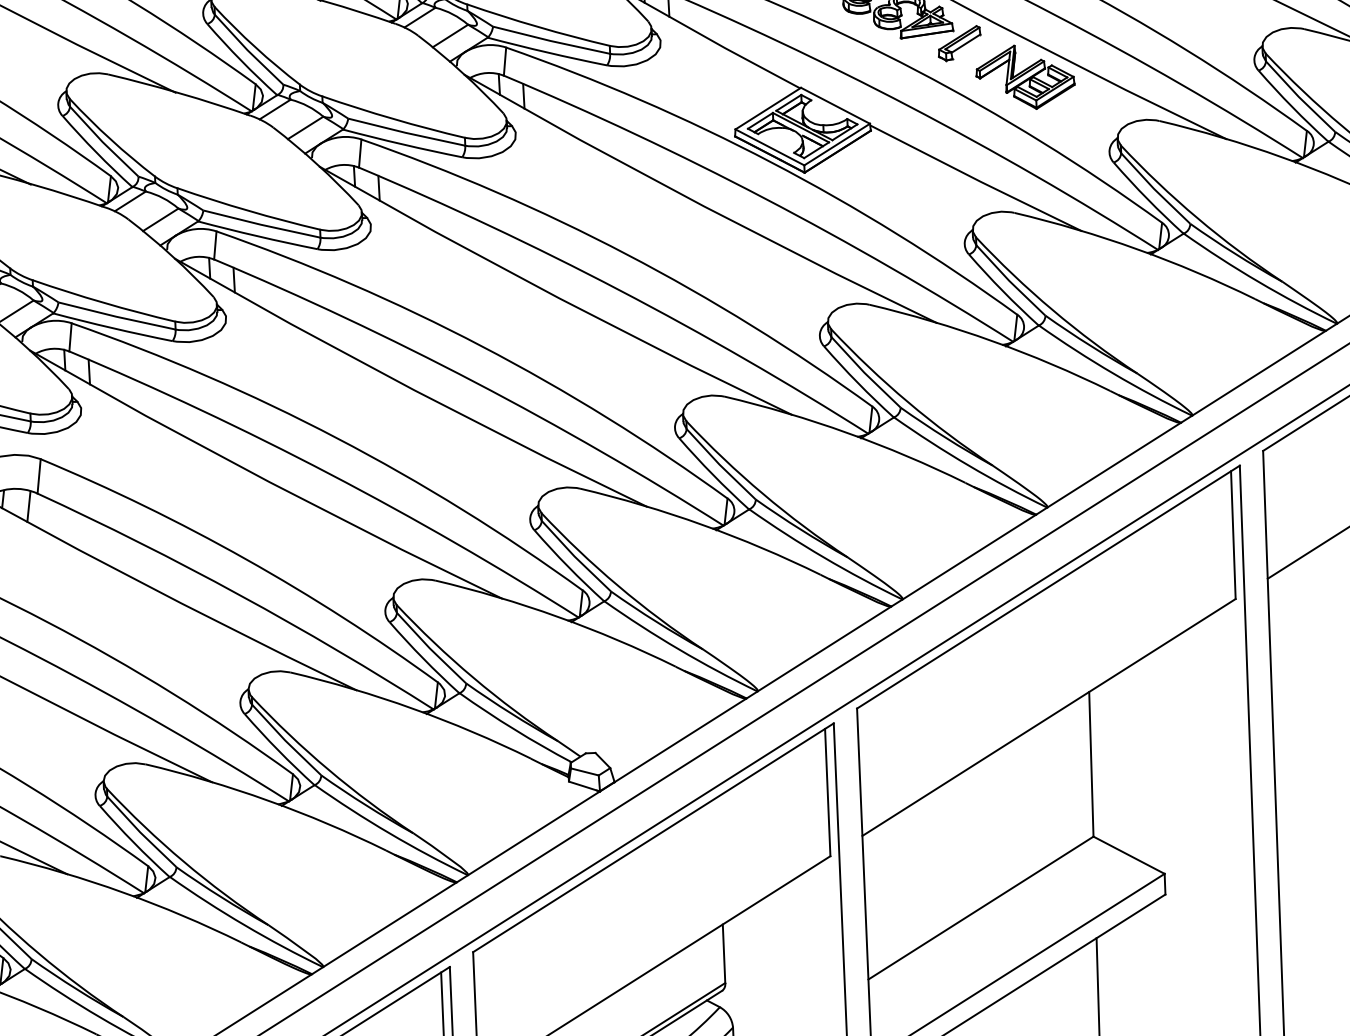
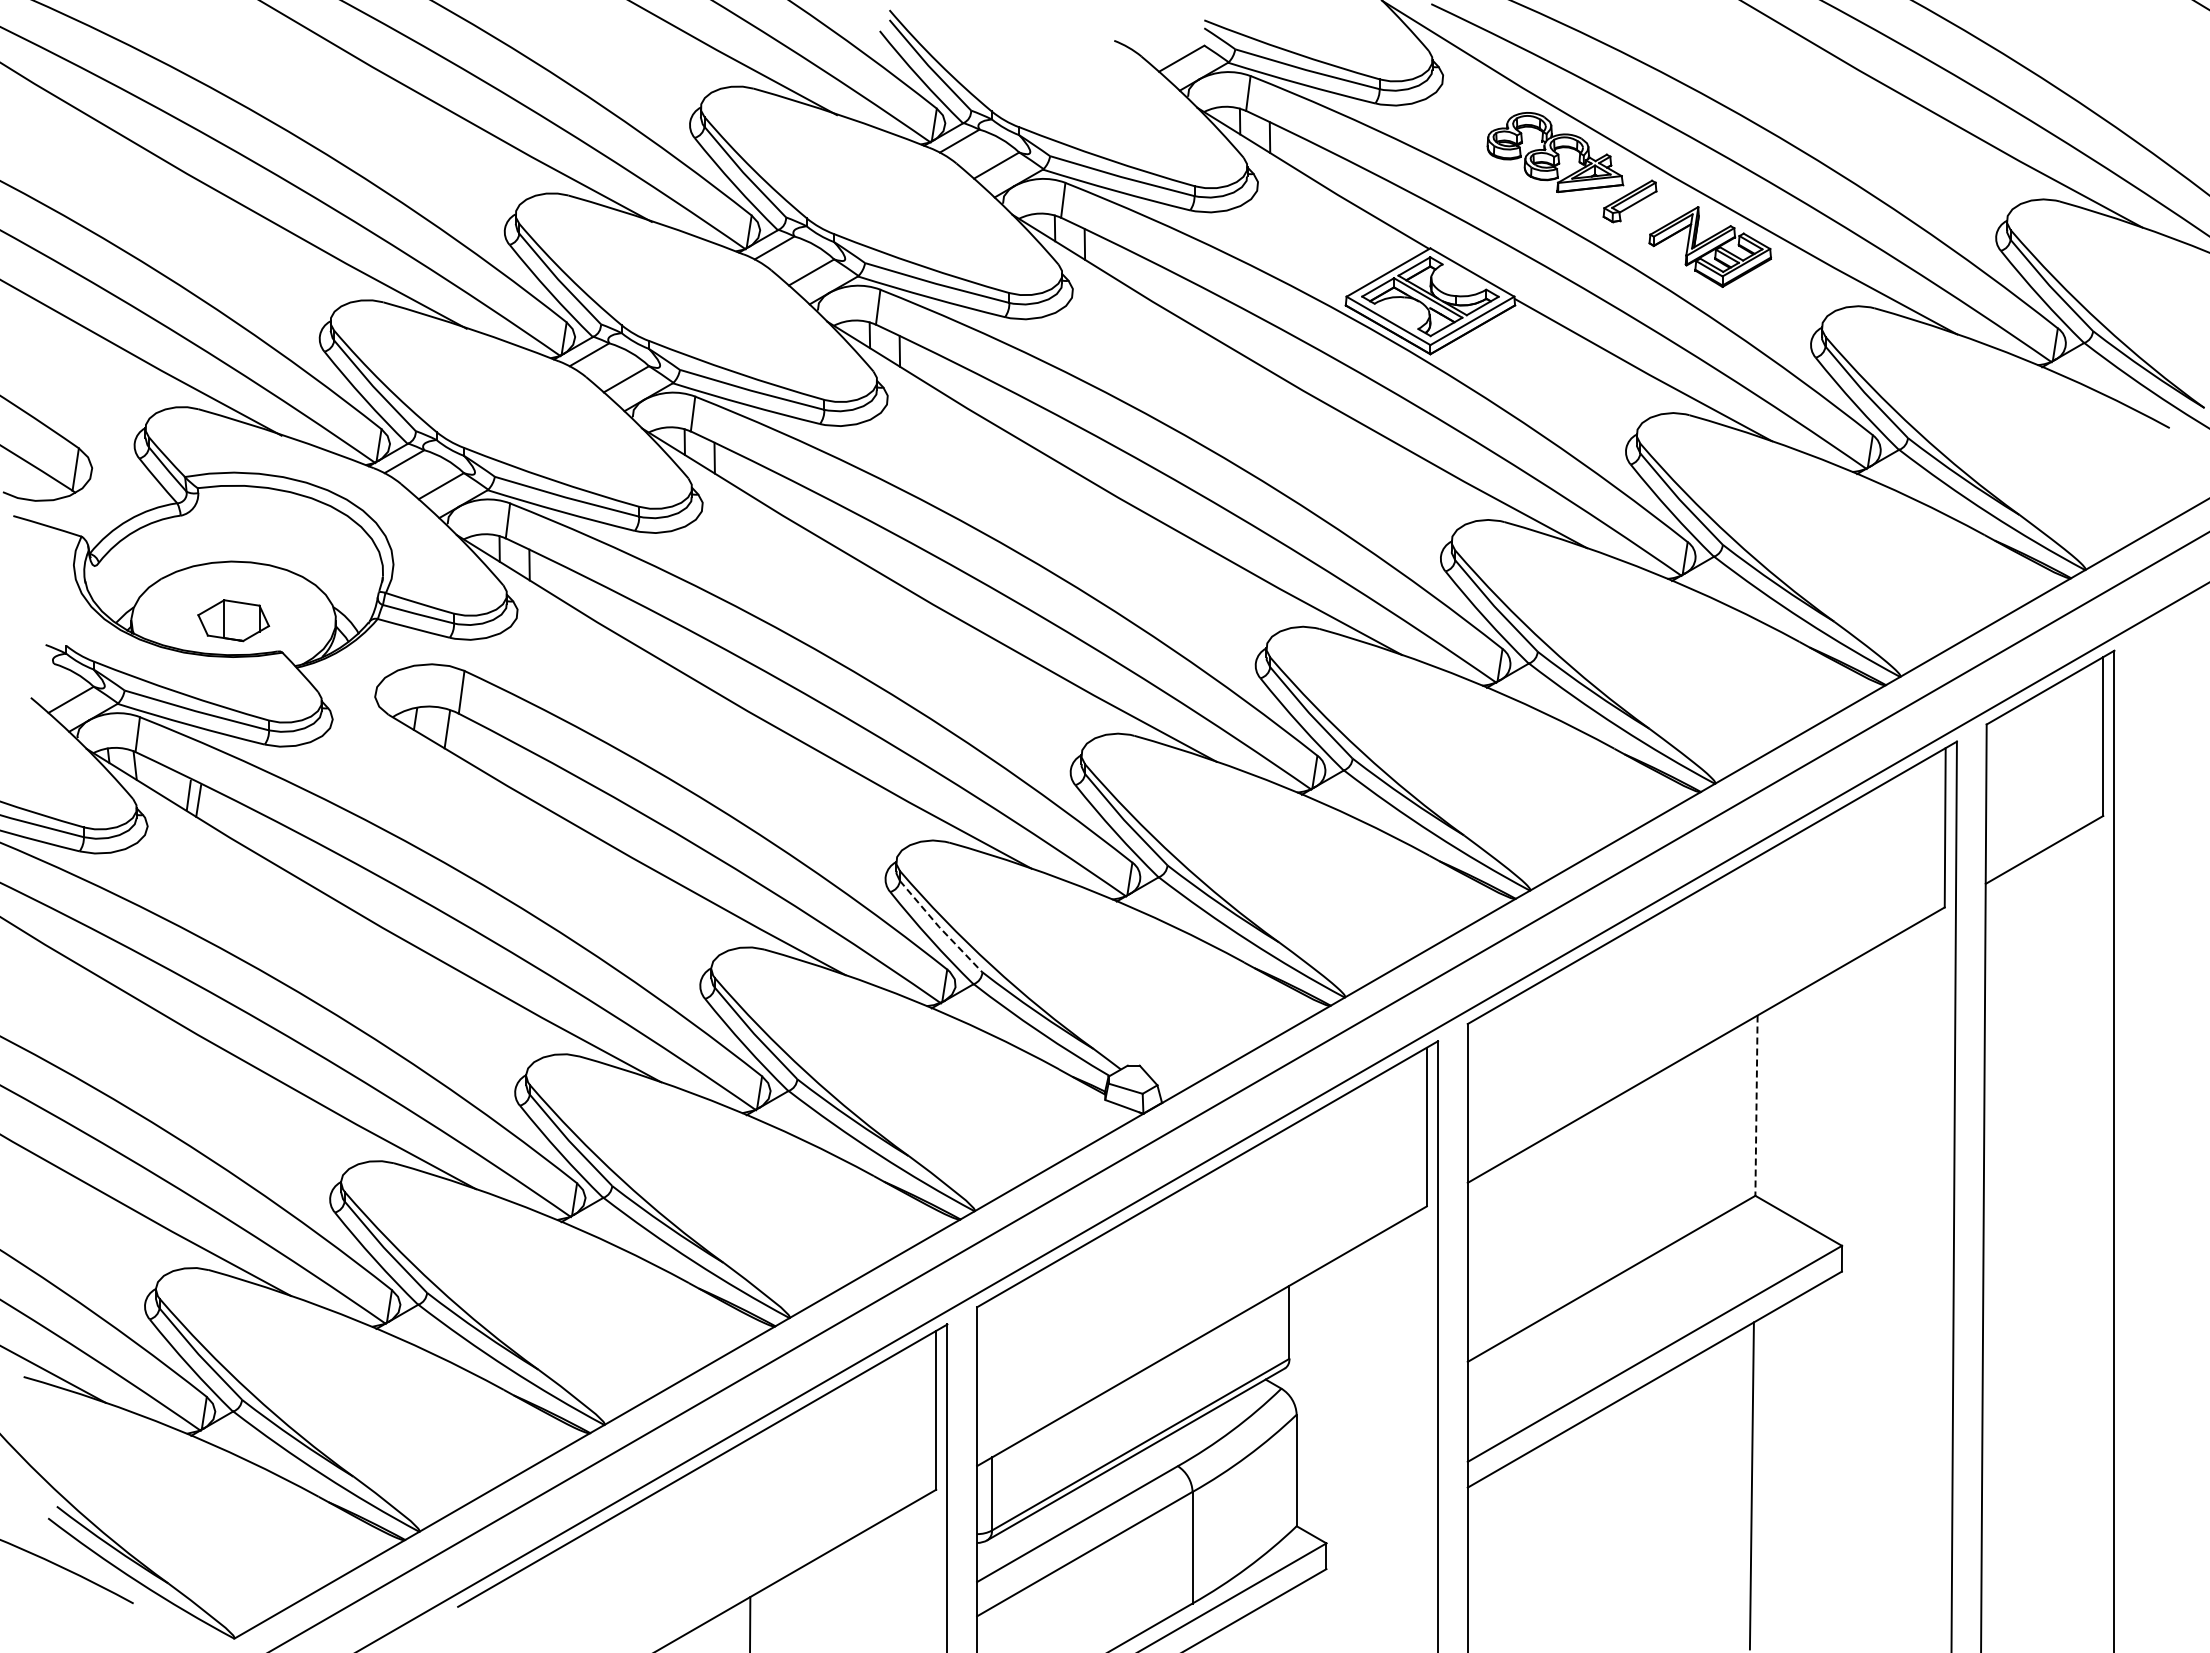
line: (430, 648) -> (939, 927), solid -> dashed
line: (1091, 764) -> (1756, 1106), solid -> dashed

